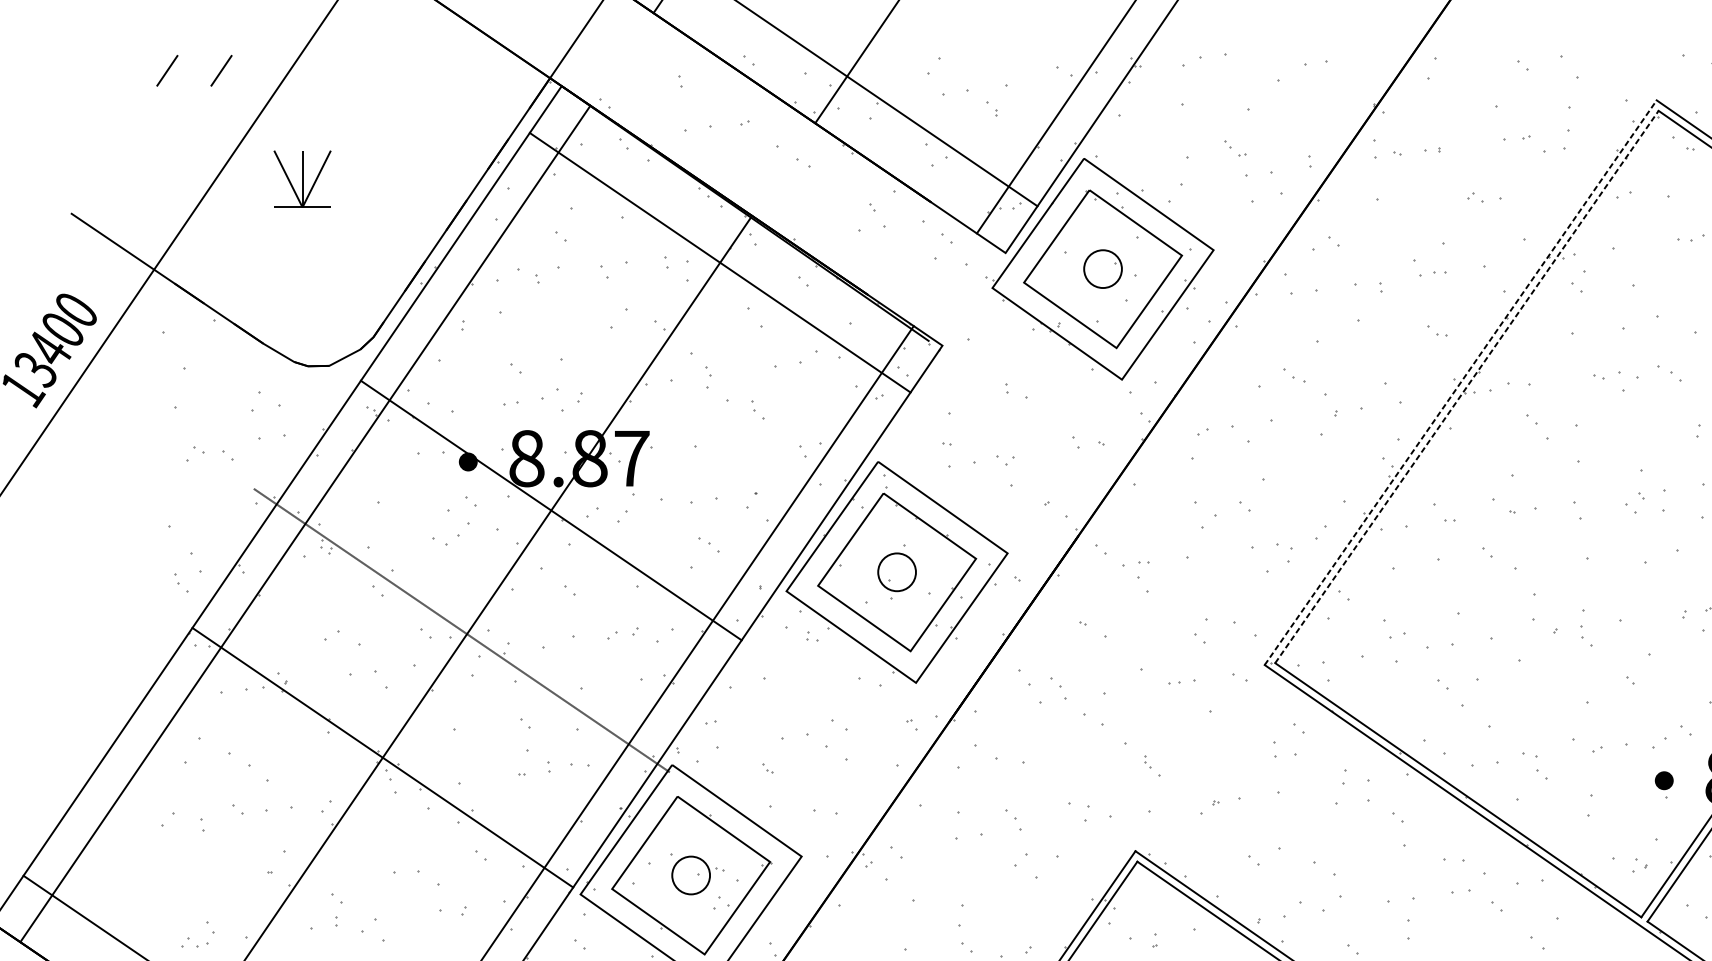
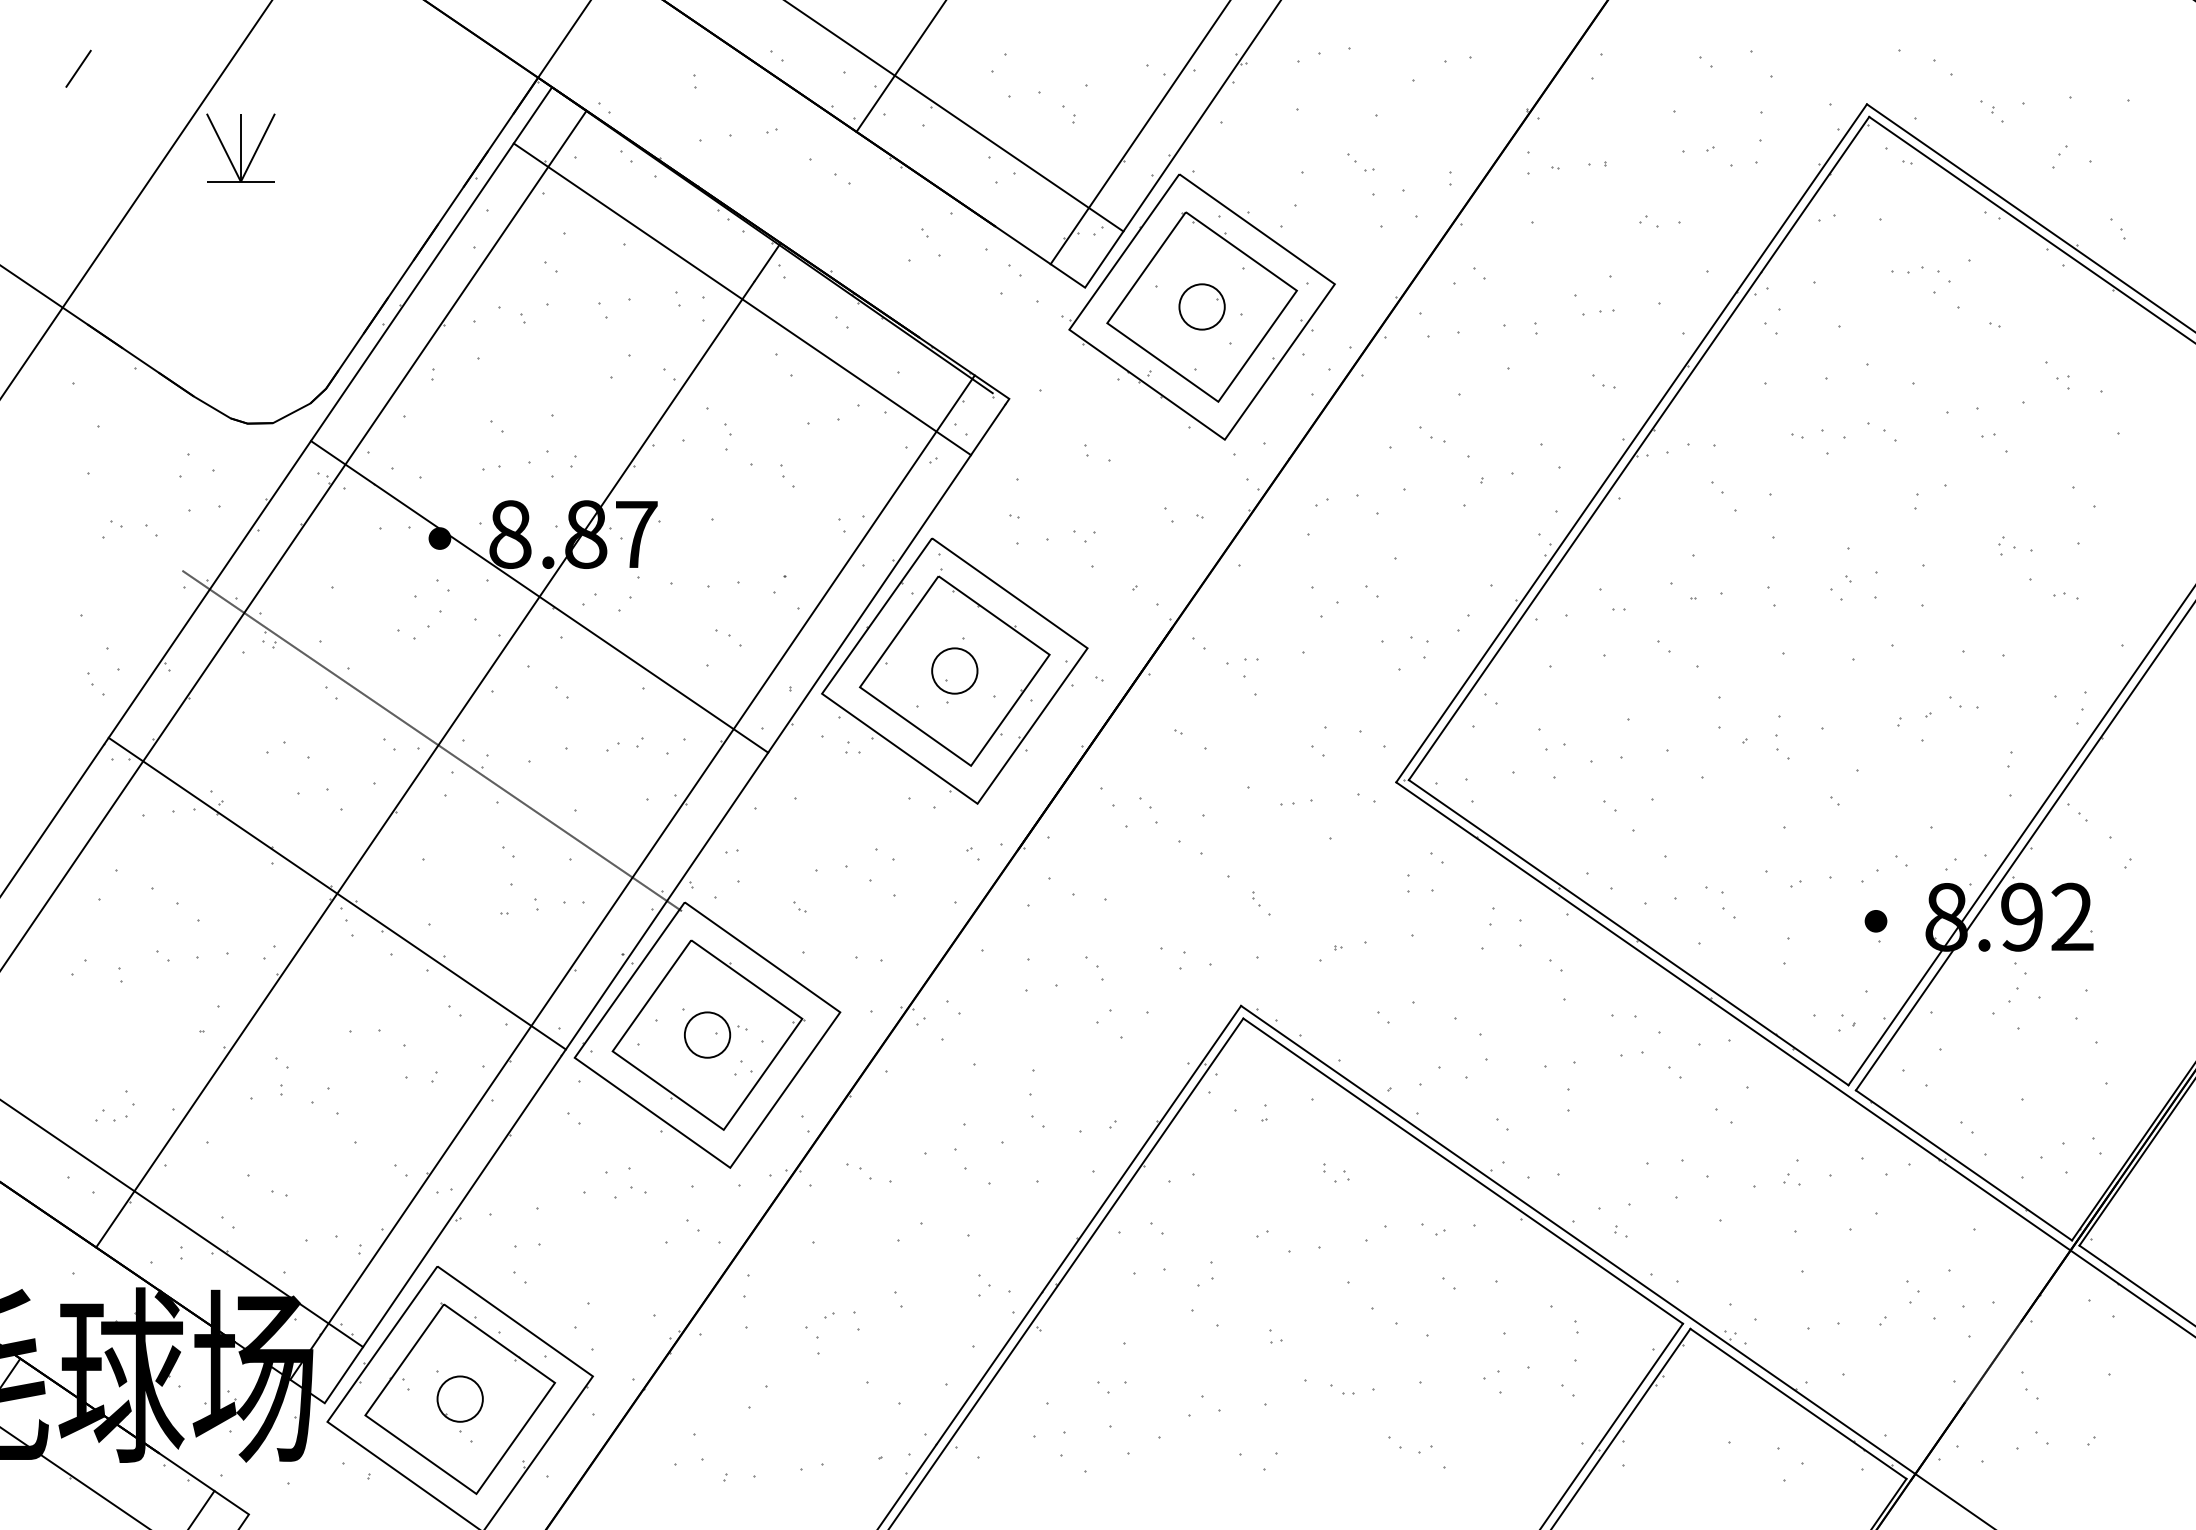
line: (221, 70) -> (143, 68), removed
part: (302, 178) -> (240, 147), moved
line: (1460, 382) -> (1631, 443), dashed -> solid
line: (1467, 386) -> (1639, 448), dashed -> solid

